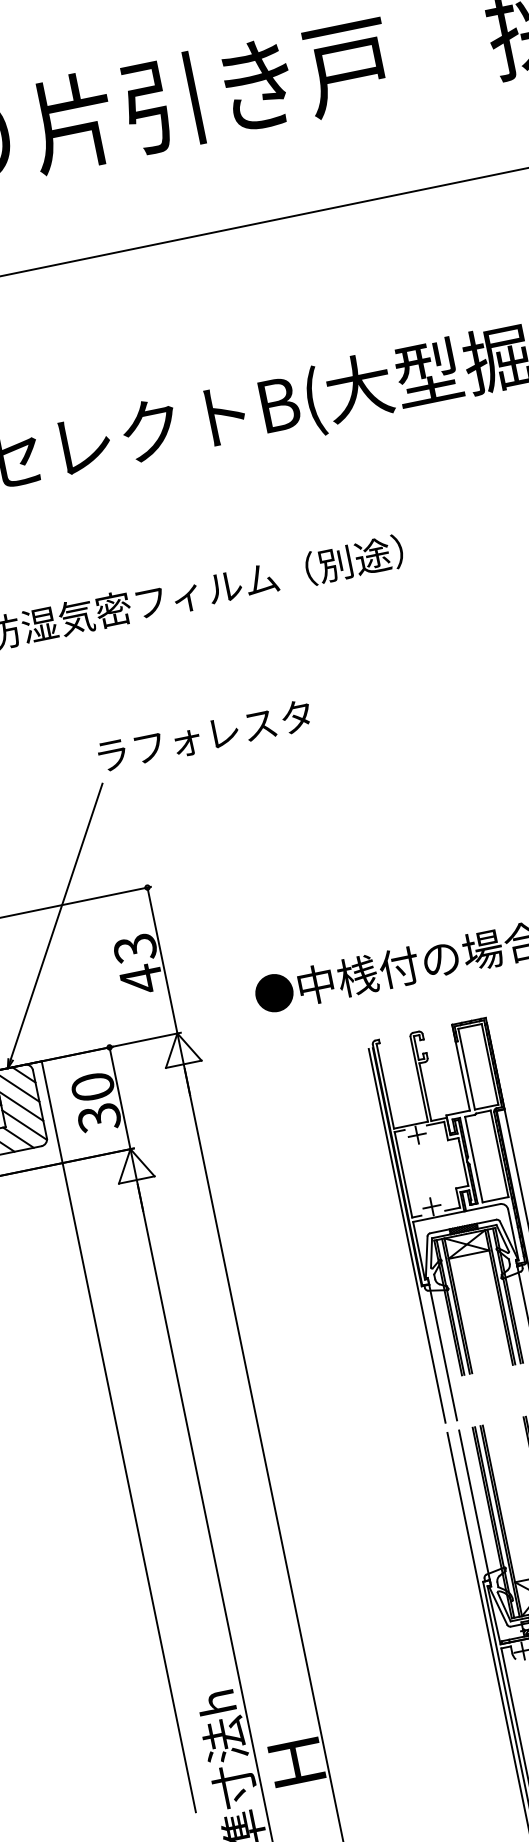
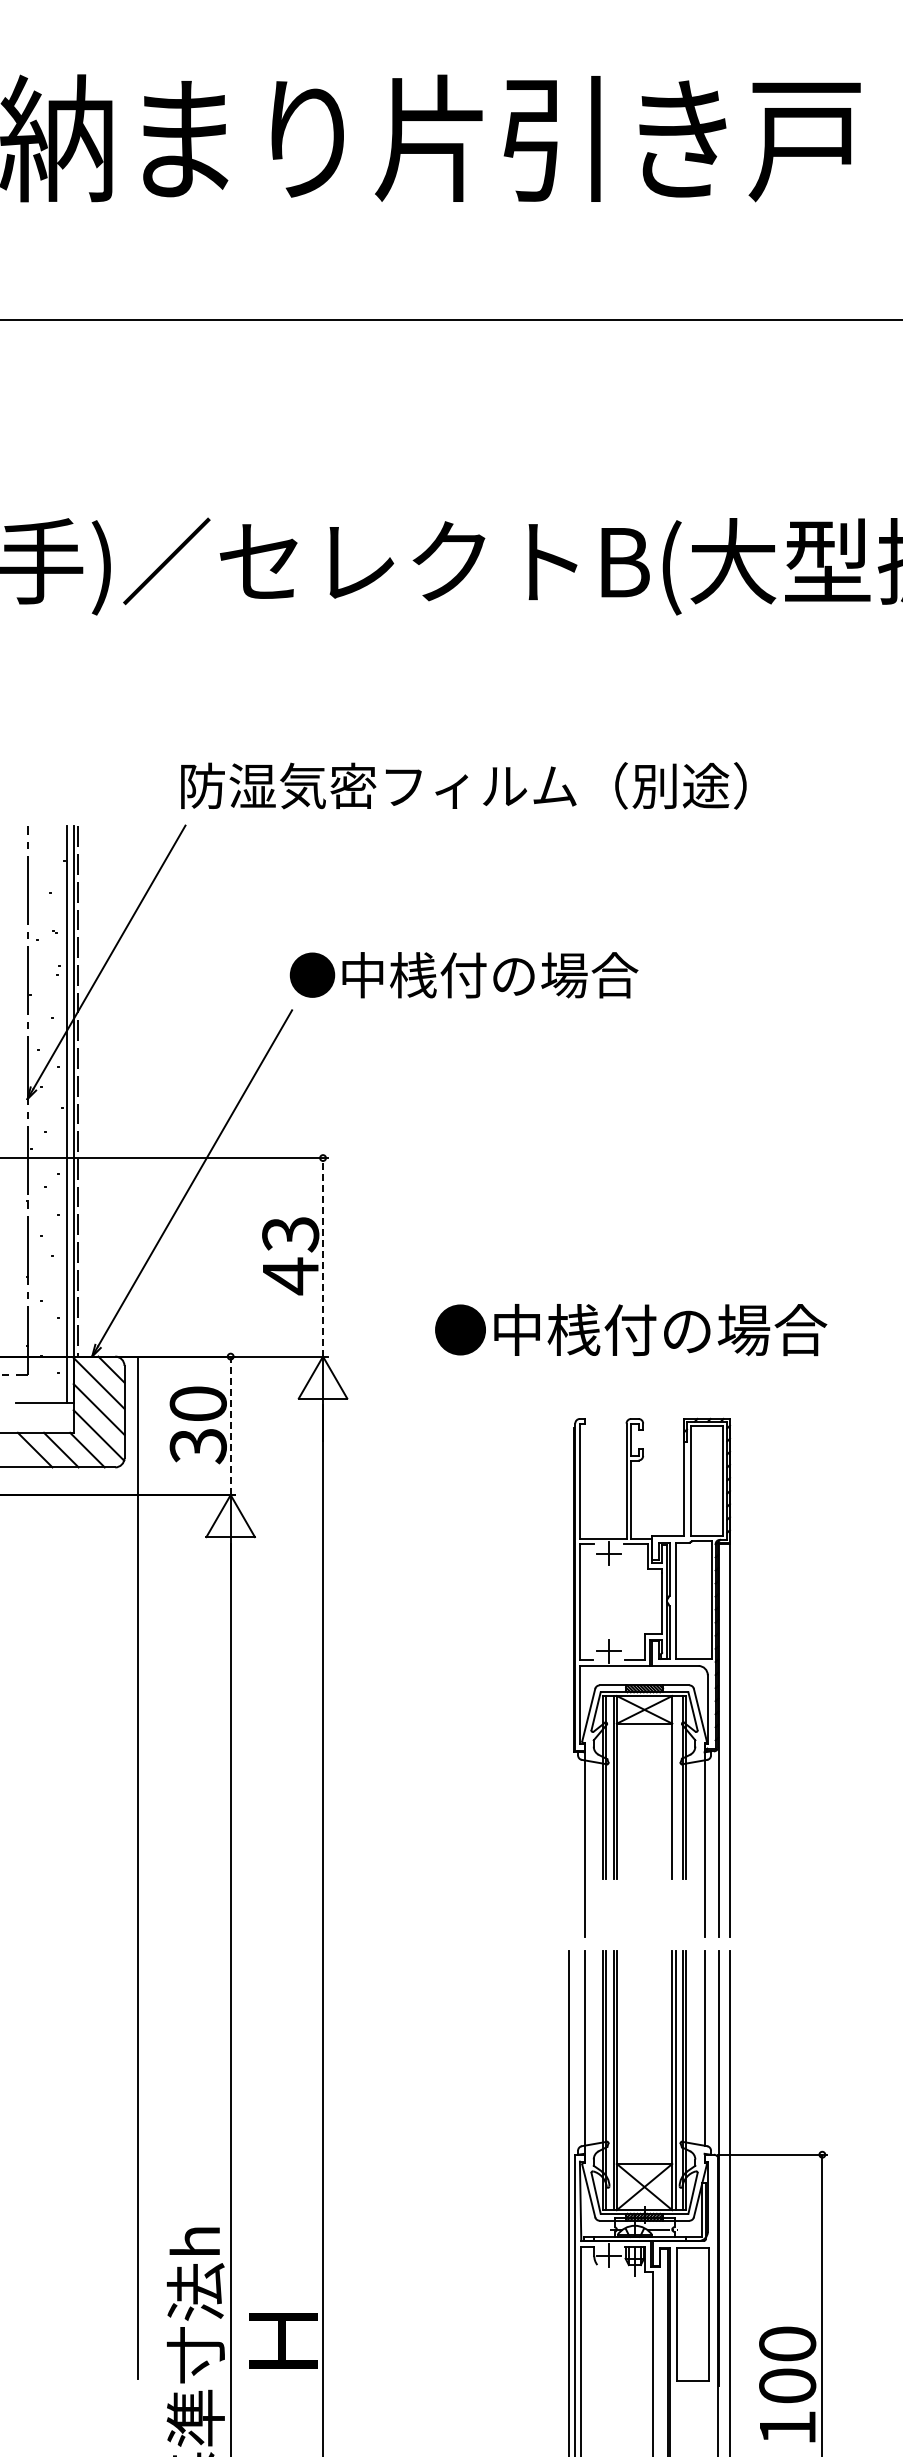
text: (223, 732) -> (463, 975), ラフォレスタ -> ●中桟付の場合
line: (162, 959) -> (323, 1256), solid -> dashed
line: (119, 1098) -> (230, 1425), solid -> dashed
line: (406, 1235) -> (568, 1682), removed
line: (501, 1296) -> (675, 1787), removed

